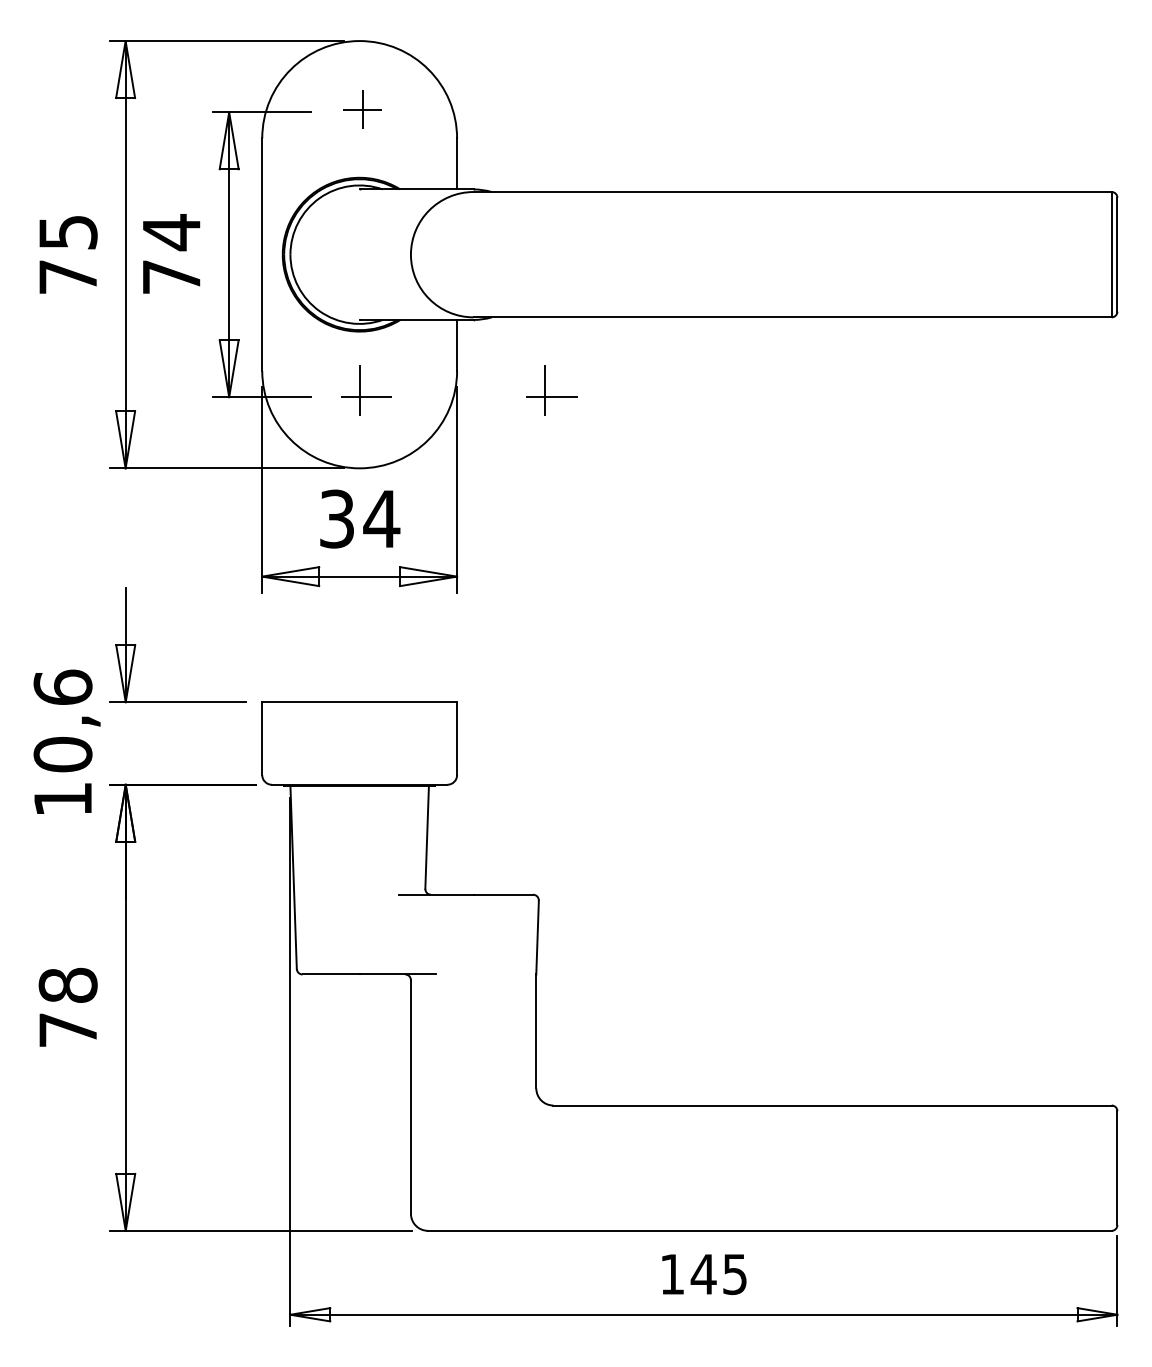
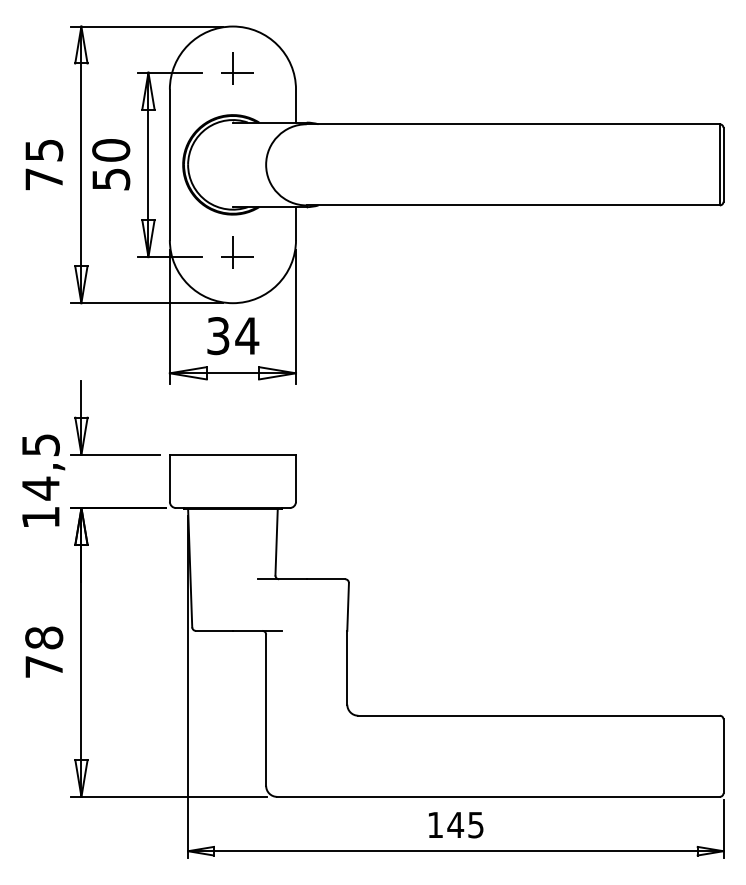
part: (366, 105) -> (237, 68), size x1.67
text: (172, 254) -> (111, 164), 74 -> 50
part: (552, 390) -> (357, 252), removed
text: (62, 720) -> (40, 466), 10,6 -> 14,5

